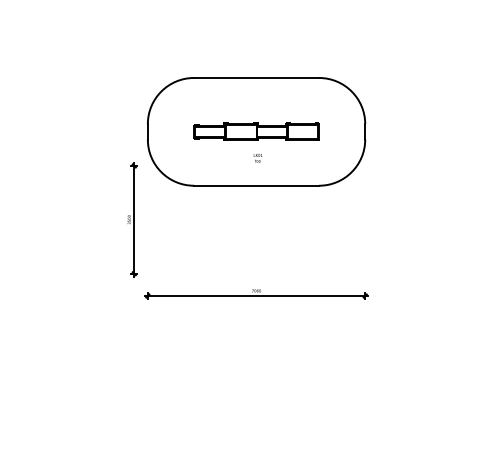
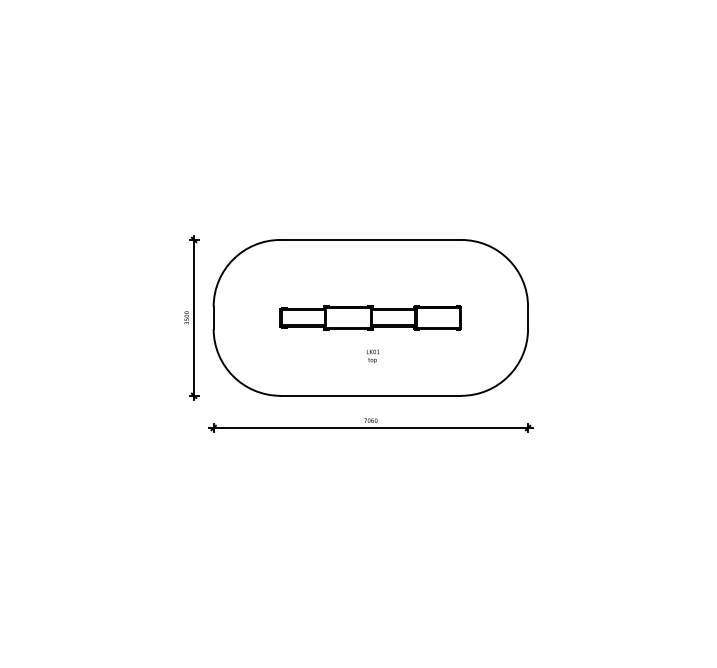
part: (256, 131) -> (370, 317), moved

